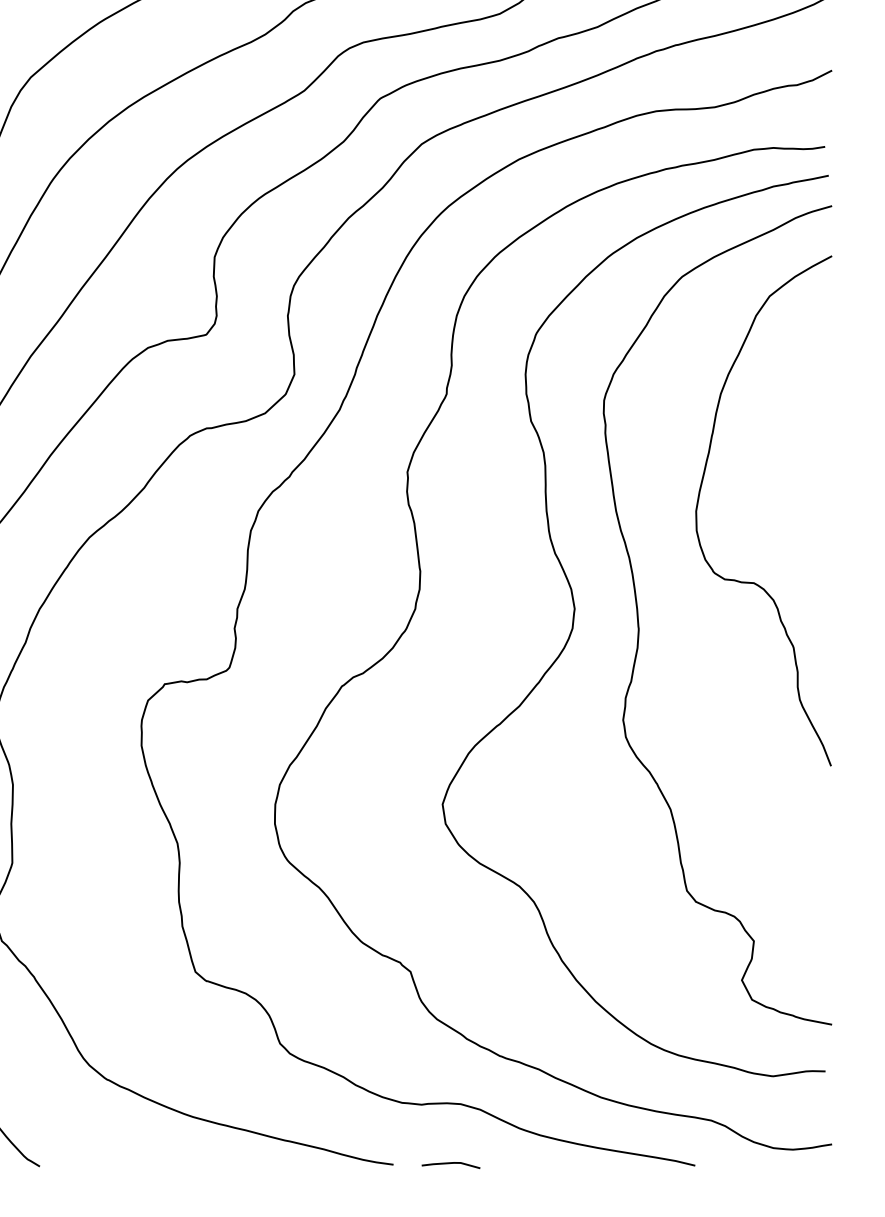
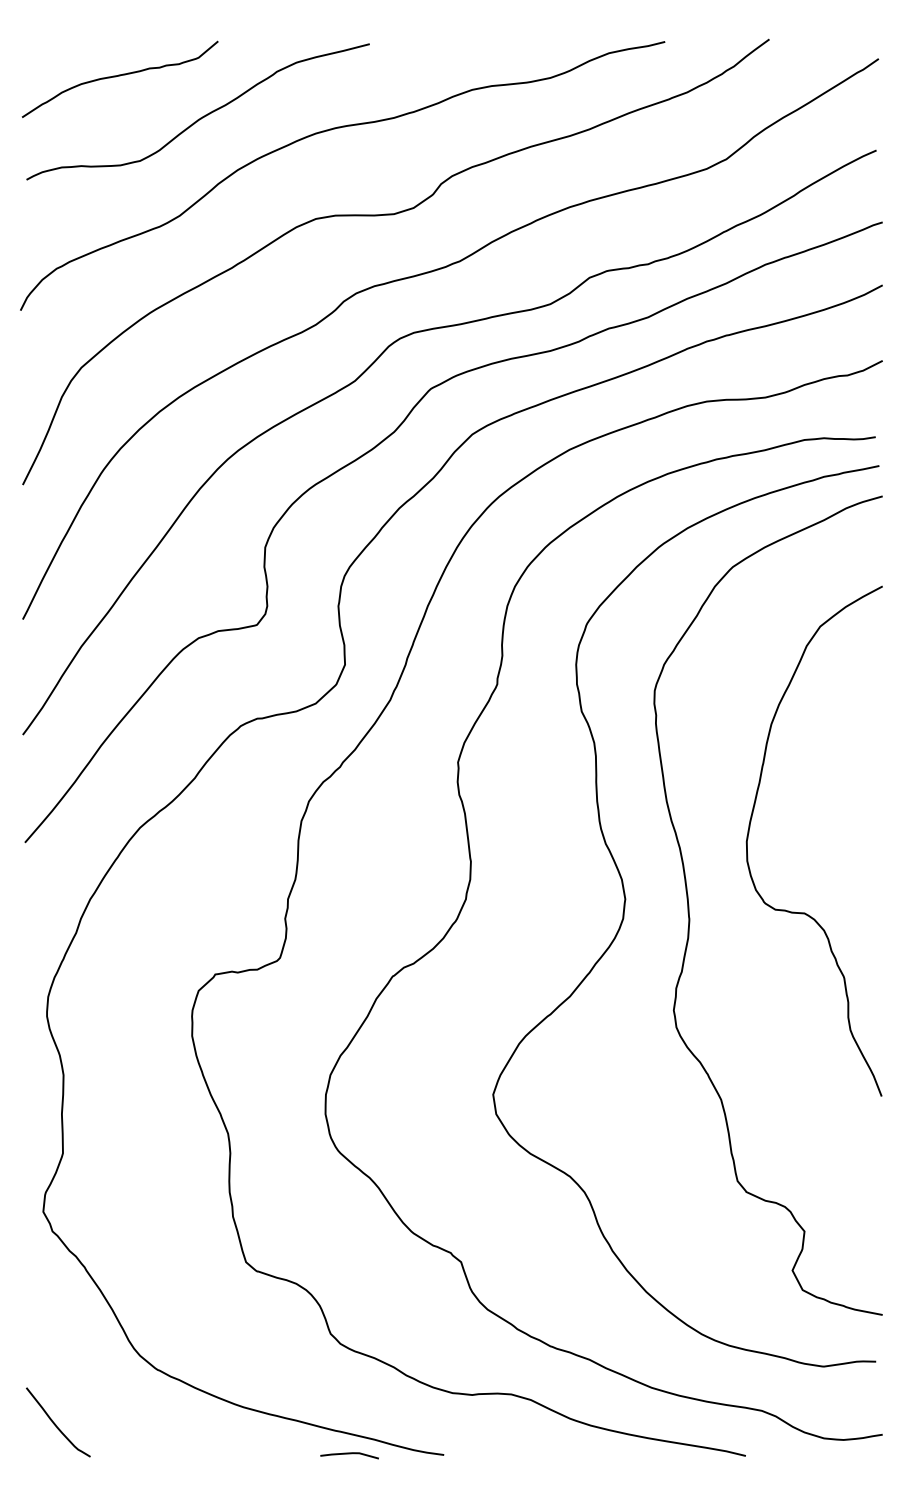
curve: (699, 497) -> (750, 827), moved
line: (450, 1164) -> (349, 1454), moved

